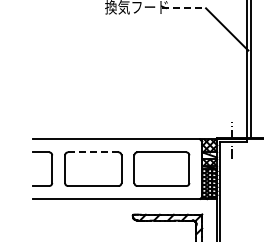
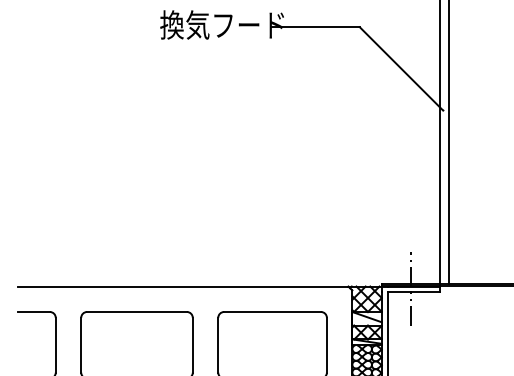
line: (184, 8) -> (317, 27), dashed -> solid
line: (93, 152) -> (137, 312), dashed -> solid

